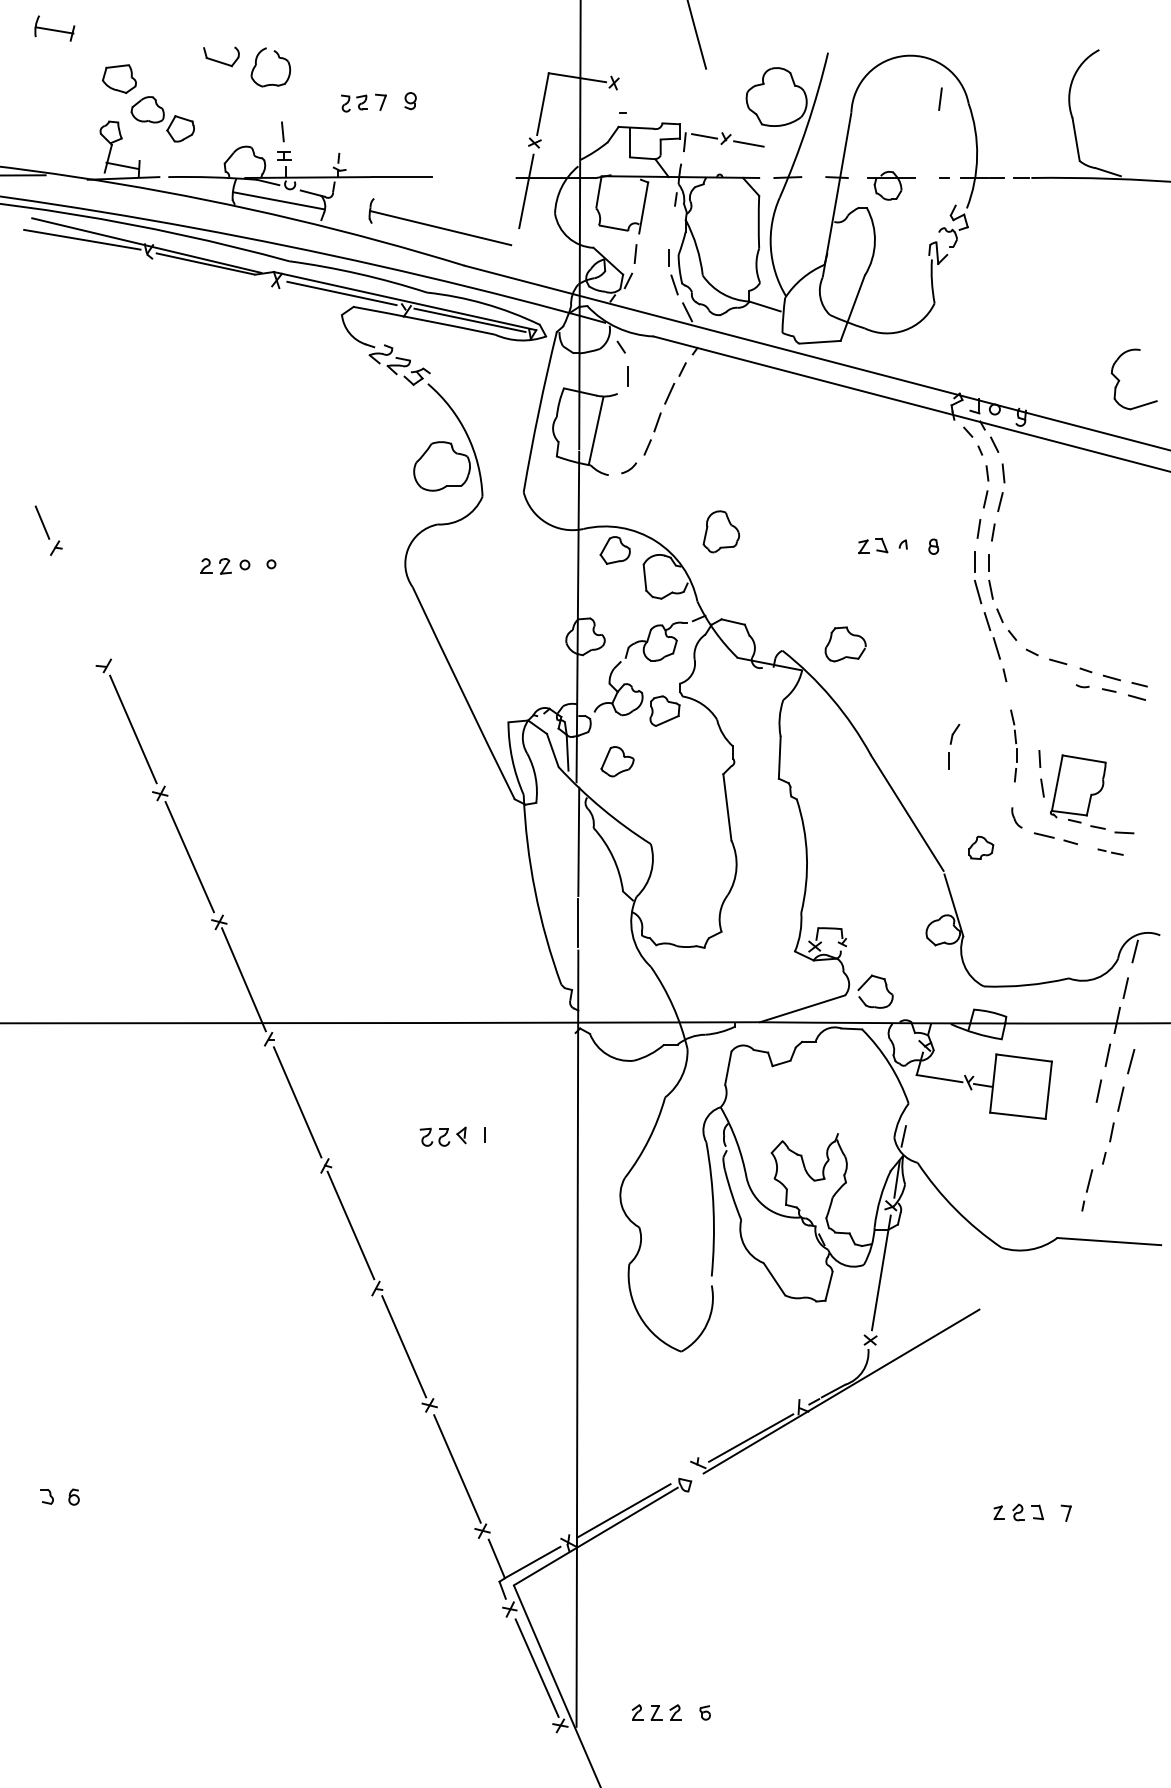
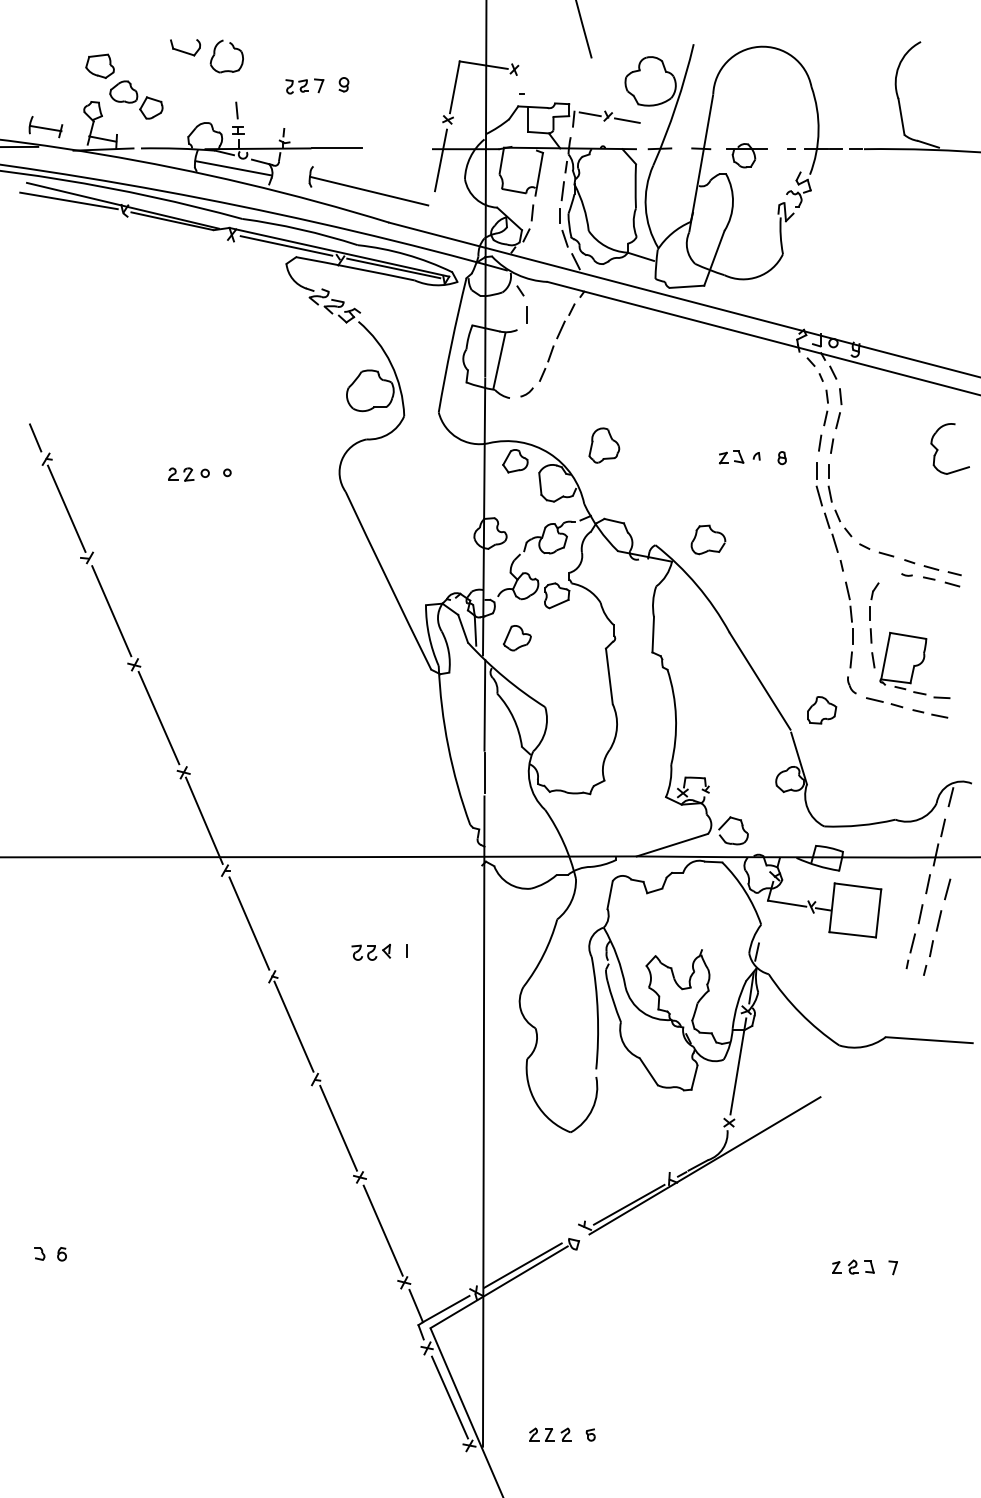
part: (54, 29) -> (45, 127), moved
line: (940, 99) -> (562, 191), moved
part: (1120, 380) -> (938, 449), moved
line: (79, 606) -> (66, 508), added
part: (1014, 745) -> (849, 624), size x1.43
part: (954, 746) -> (874, 601), moved
part: (981, 848) -> (822, 710), size x1.43
part: (1110, 851) -> (930, 713), size x1.67
line: (1086, 1190) -> (910, 951), moved

